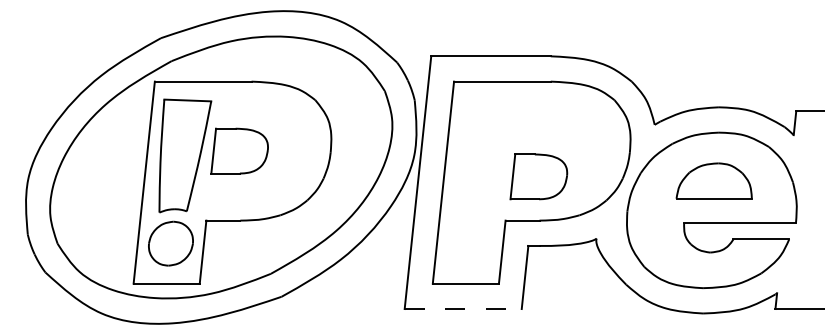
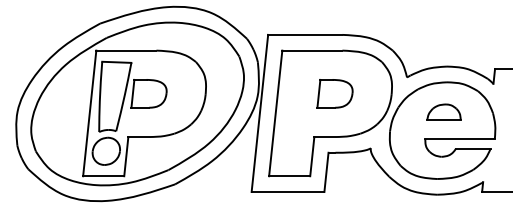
part: (537, 176) -> (334, 93), moved
part: (713, 179) -> (443, 111), size x0.71
line: (463, 308) -> (288, 191), dashed -> solid

